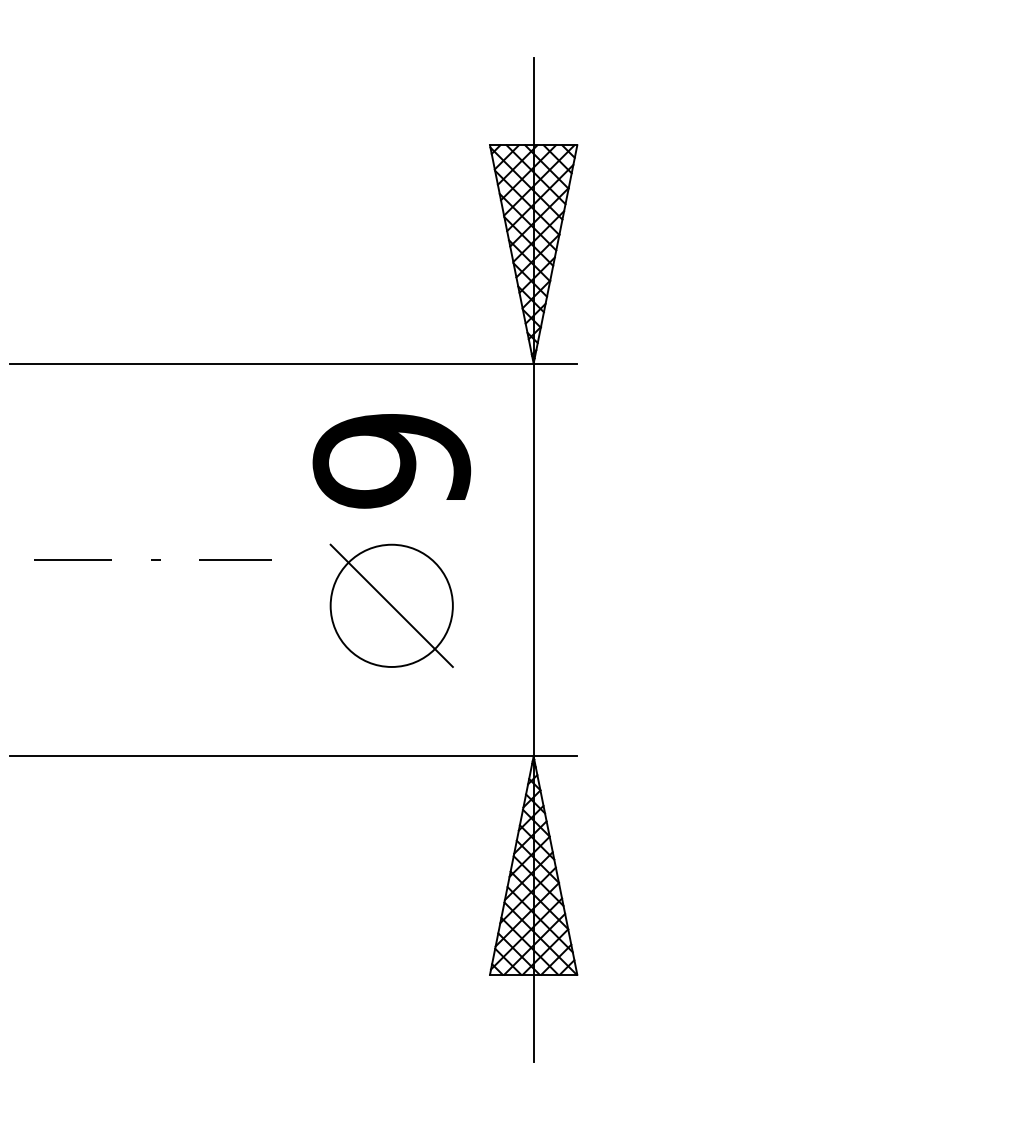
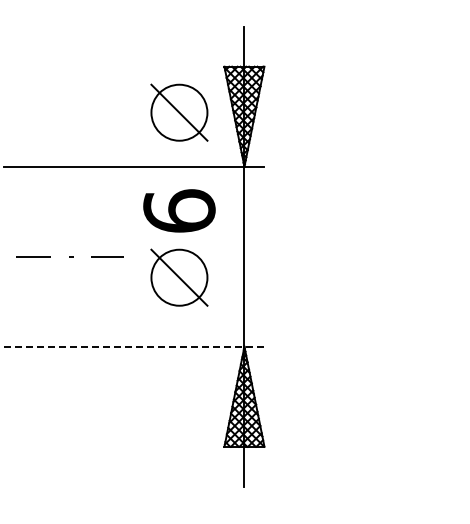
part: (391, 245) -> (179, 112), added
text: (391, 461) -> (179, 211), 9 -> 6
line: (293, 755) -> (134, 346), solid -> dashed

